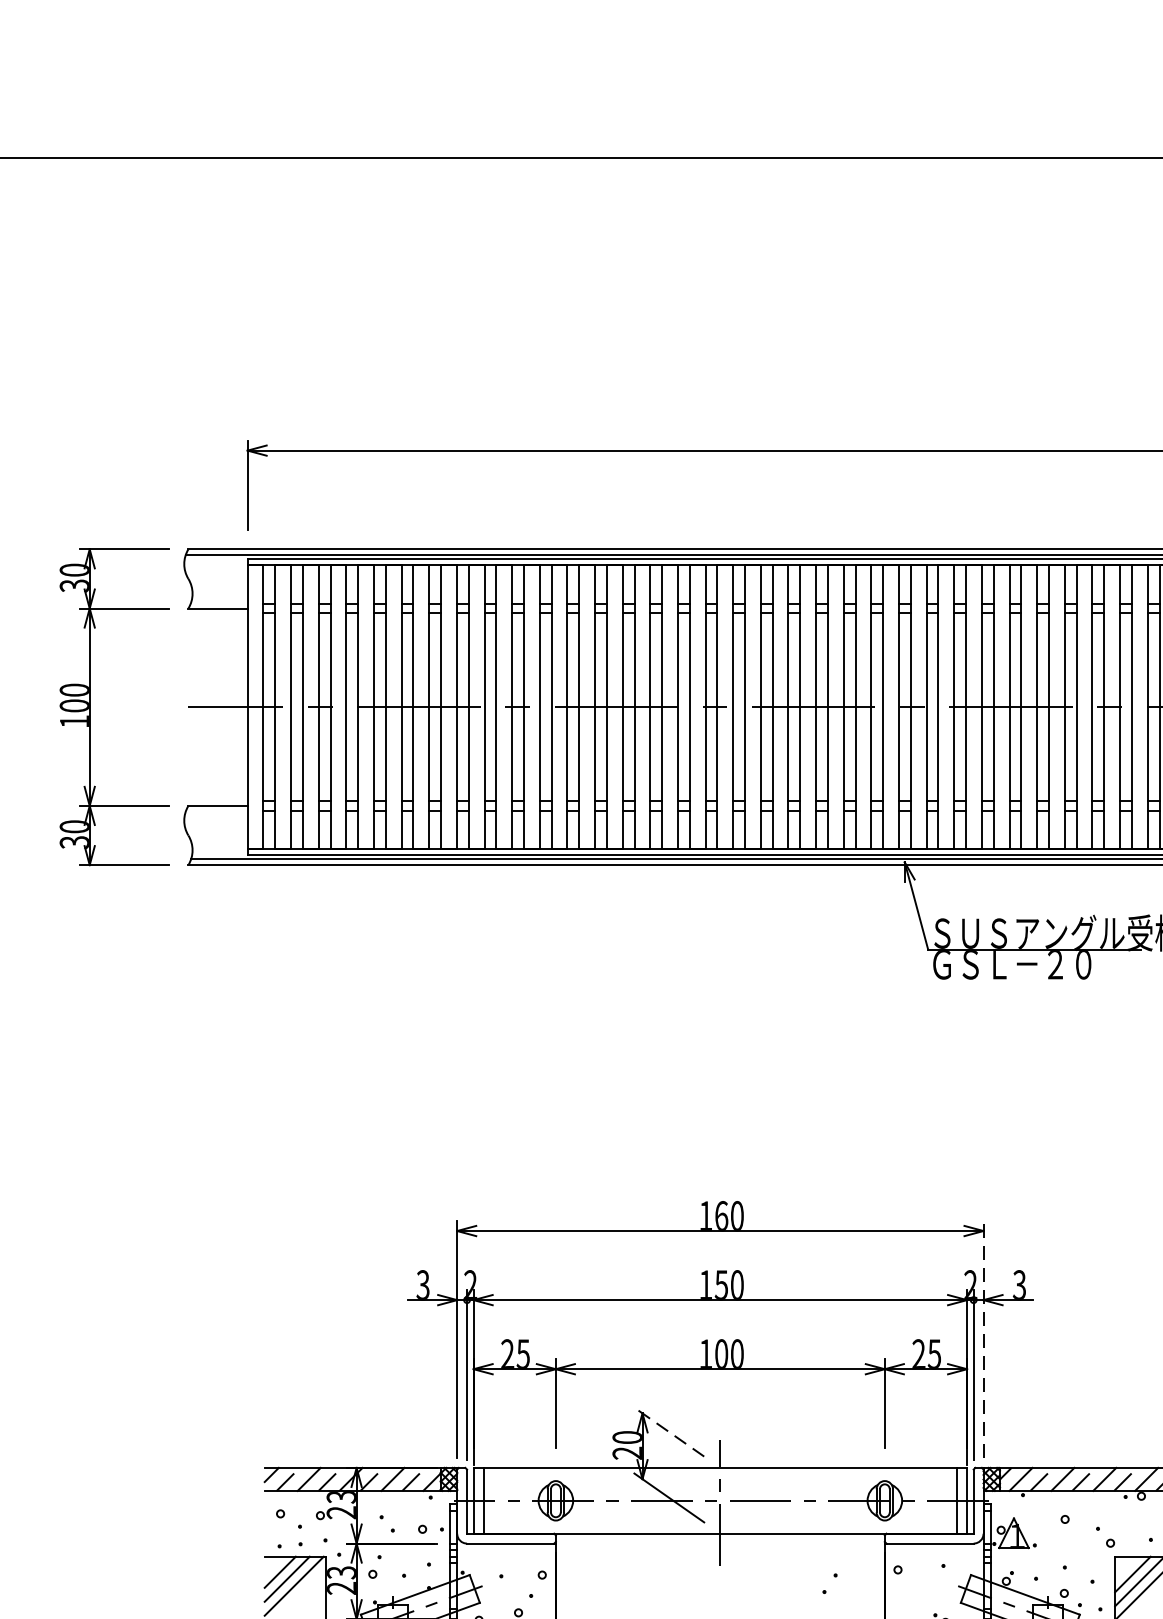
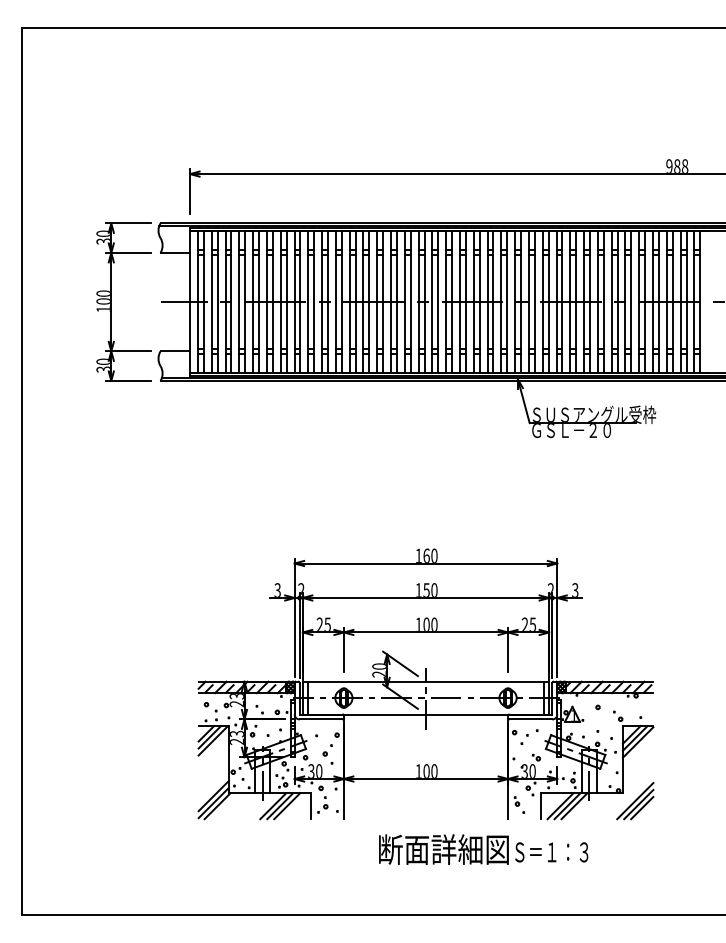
line: (983, 1339) -> (557, 617), dashed -> solid
line: (669, 1431) -> (400, 663), dashed -> solid
part: (829, 1583) -> (524, 739), moved

